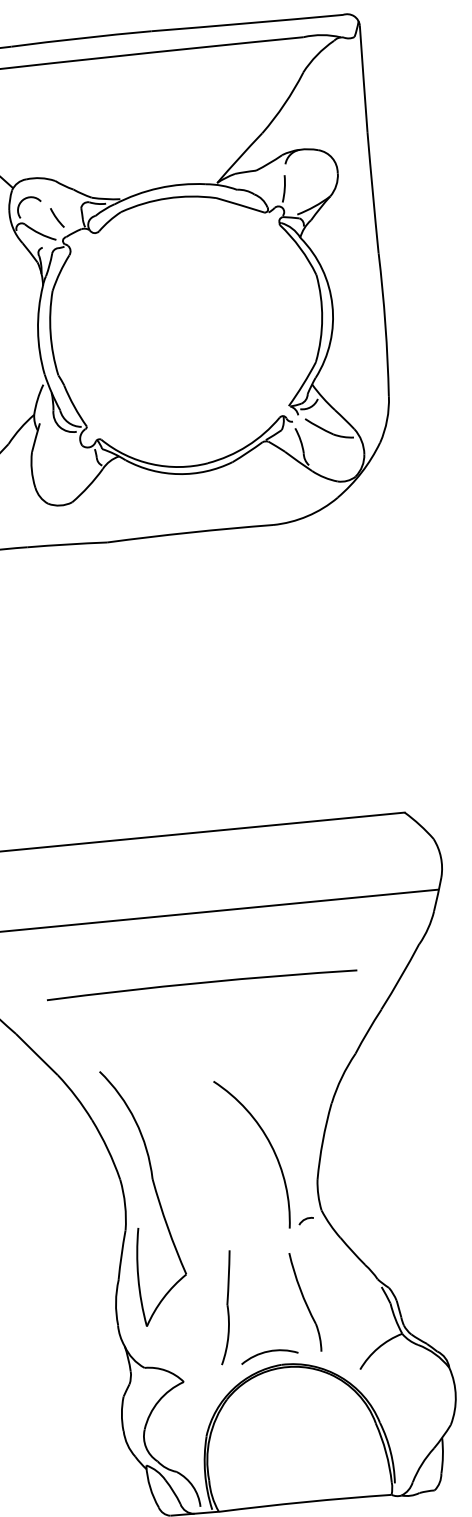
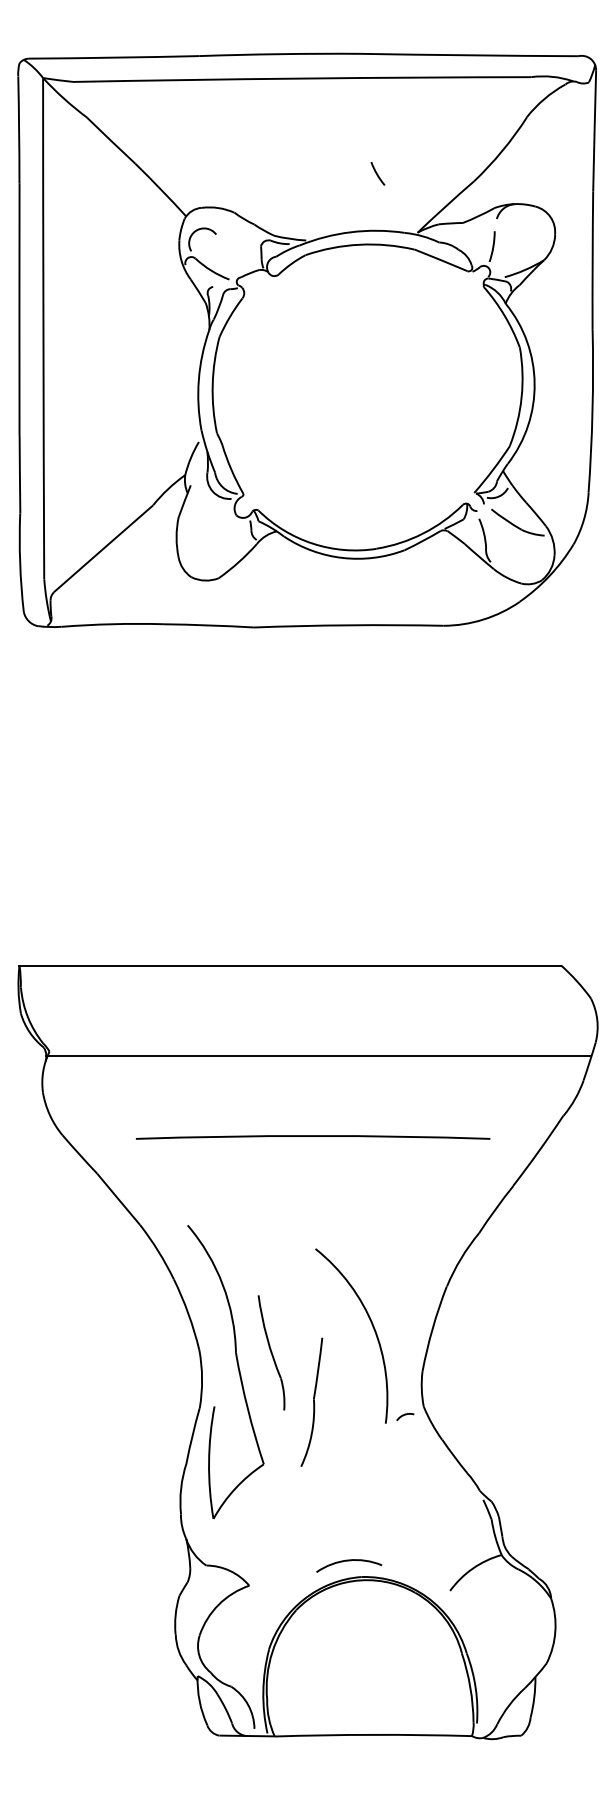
arc: (56, 217) -> (377, 173), moved
part: (305, 1302) -> (271, 1352), moved
part: (225, 1307) -> (311, 1401), moved

